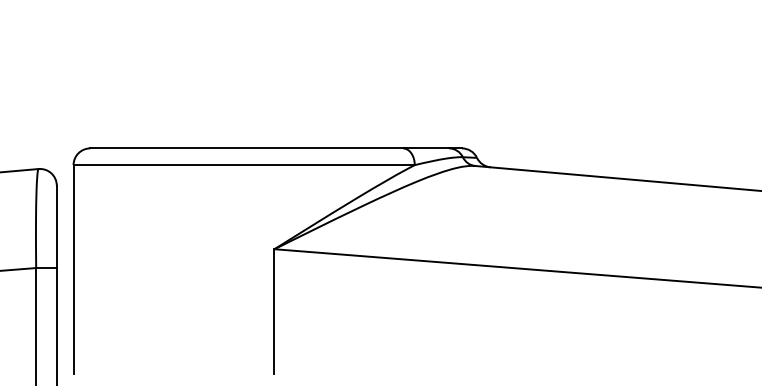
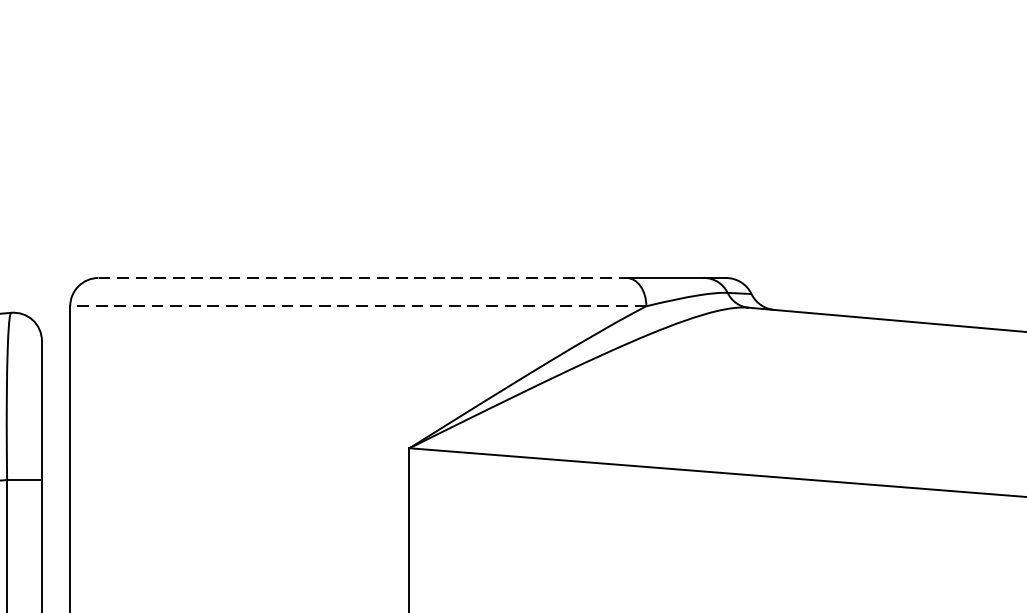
line: (247, 148) -> (363, 278), solid -> dashed
line: (244, 165) -> (358, 306), solid -> dashed

